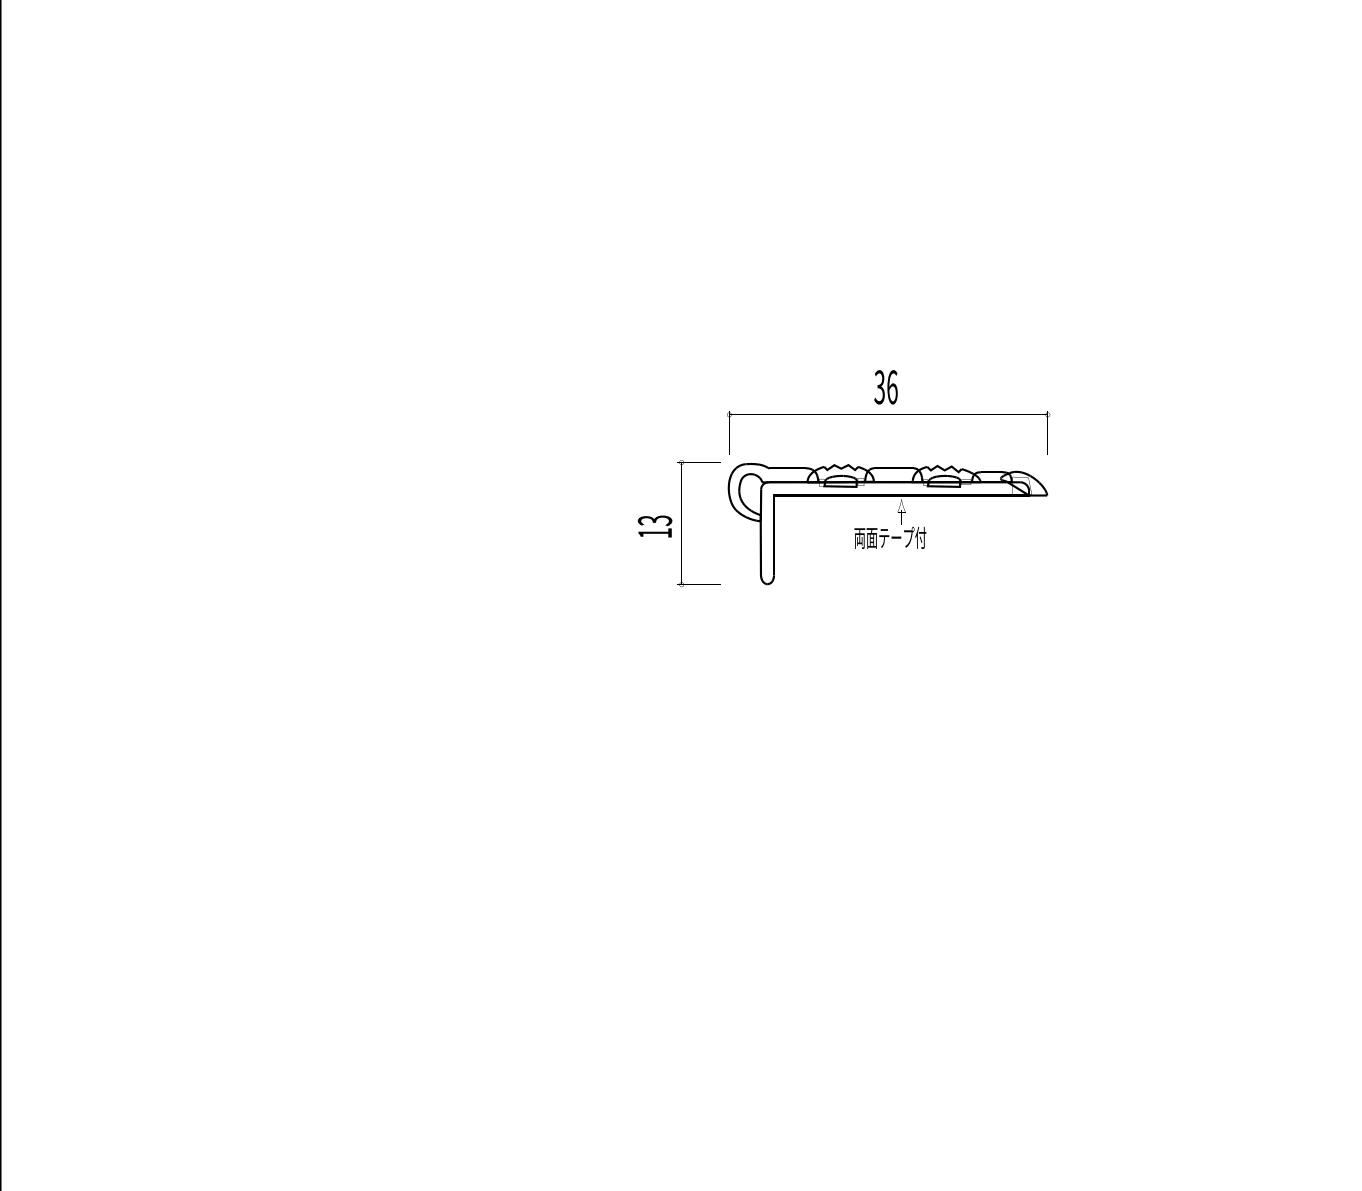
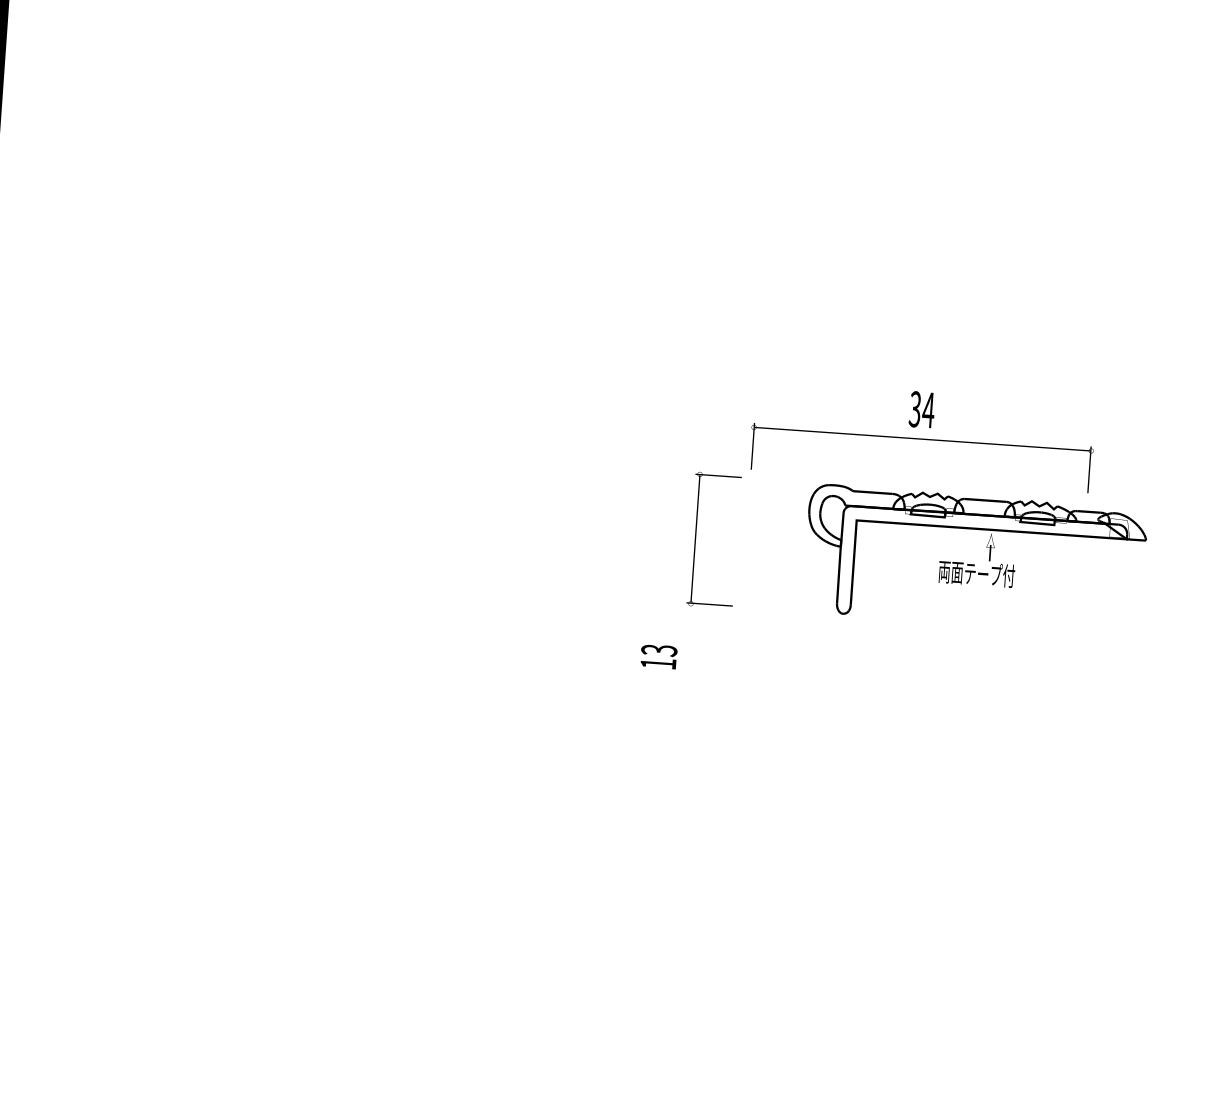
text: (891, 387) -> (927, 410), 36 -> 34
text: (887, 524) -> (974, 559), moved
text: (654, 526) -> (658, 656), moved

